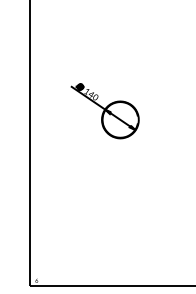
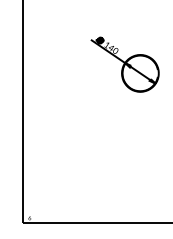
part: (104, 111) -> (124, 64), moved

